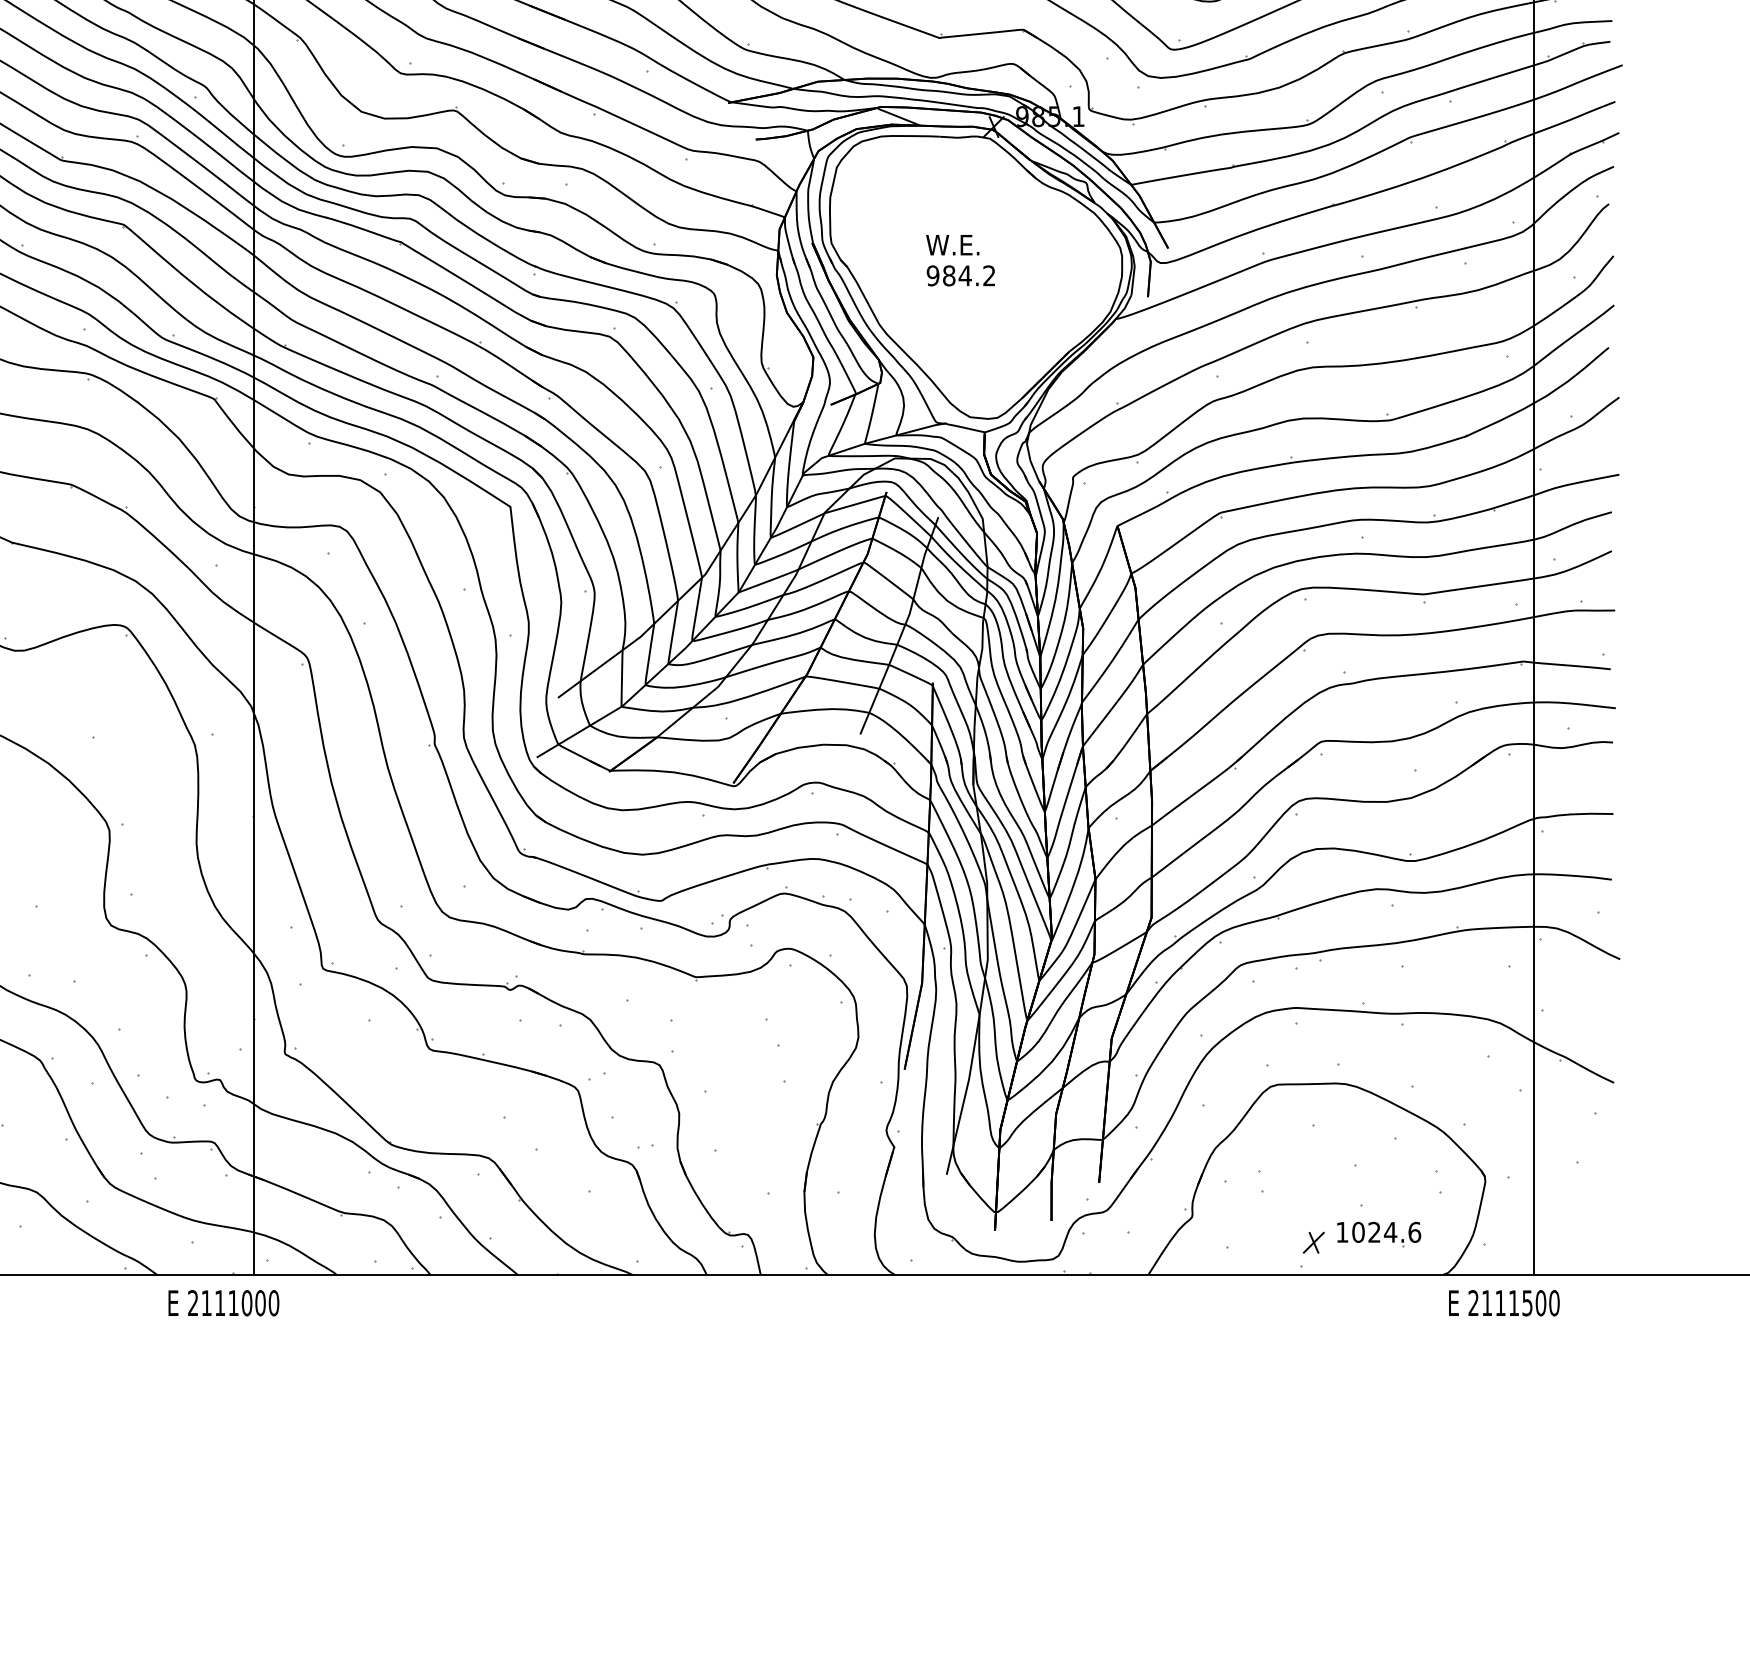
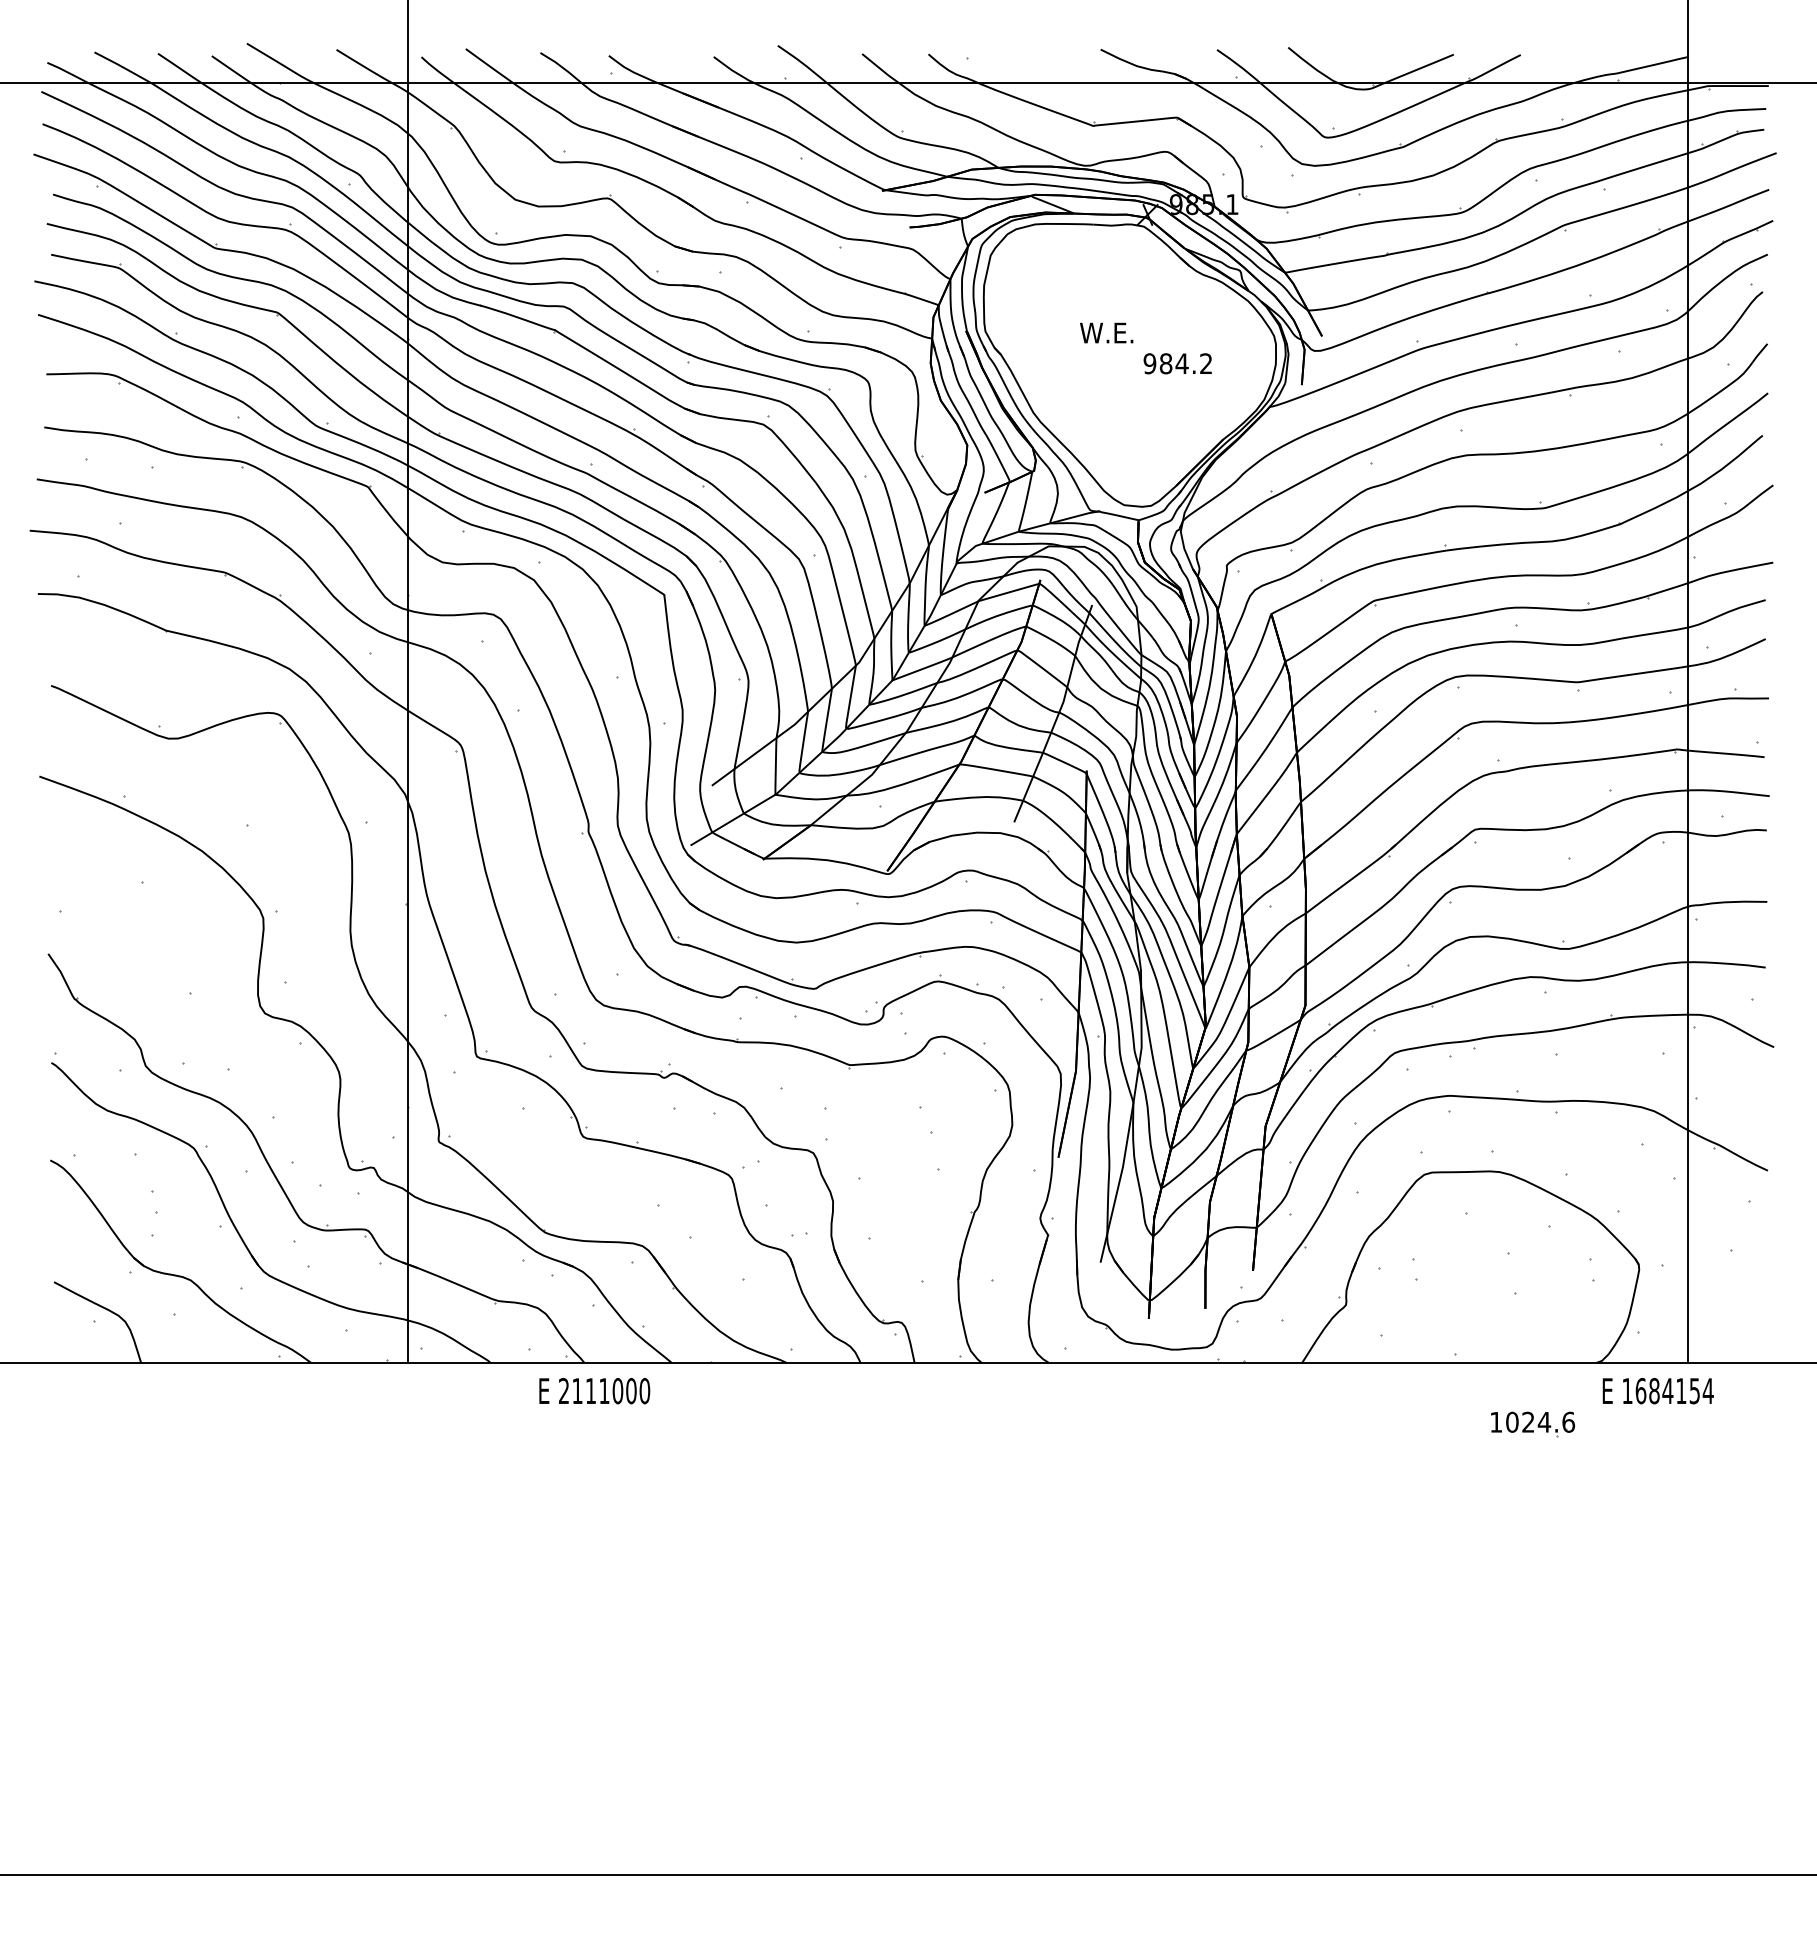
text: (960, 275) -> (1177, 363), moved
part: (1378, 1234) -> (1532, 1424), moved
part: (1313, 1242) -> (1467, 1330), removed
text: (1513, 1302) -> (1667, 1390), 2111500 -> 1684154
text: (223, 1303) -> (594, 1391), moved

